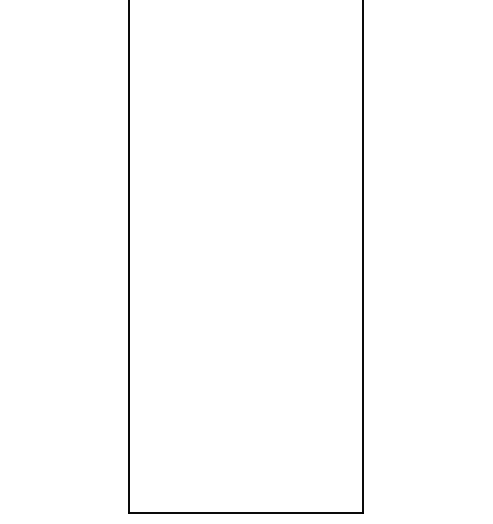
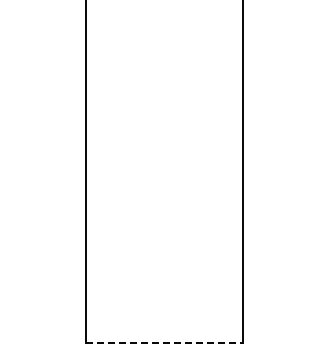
line: (247, 512) -> (165, 343), solid -> dashed

